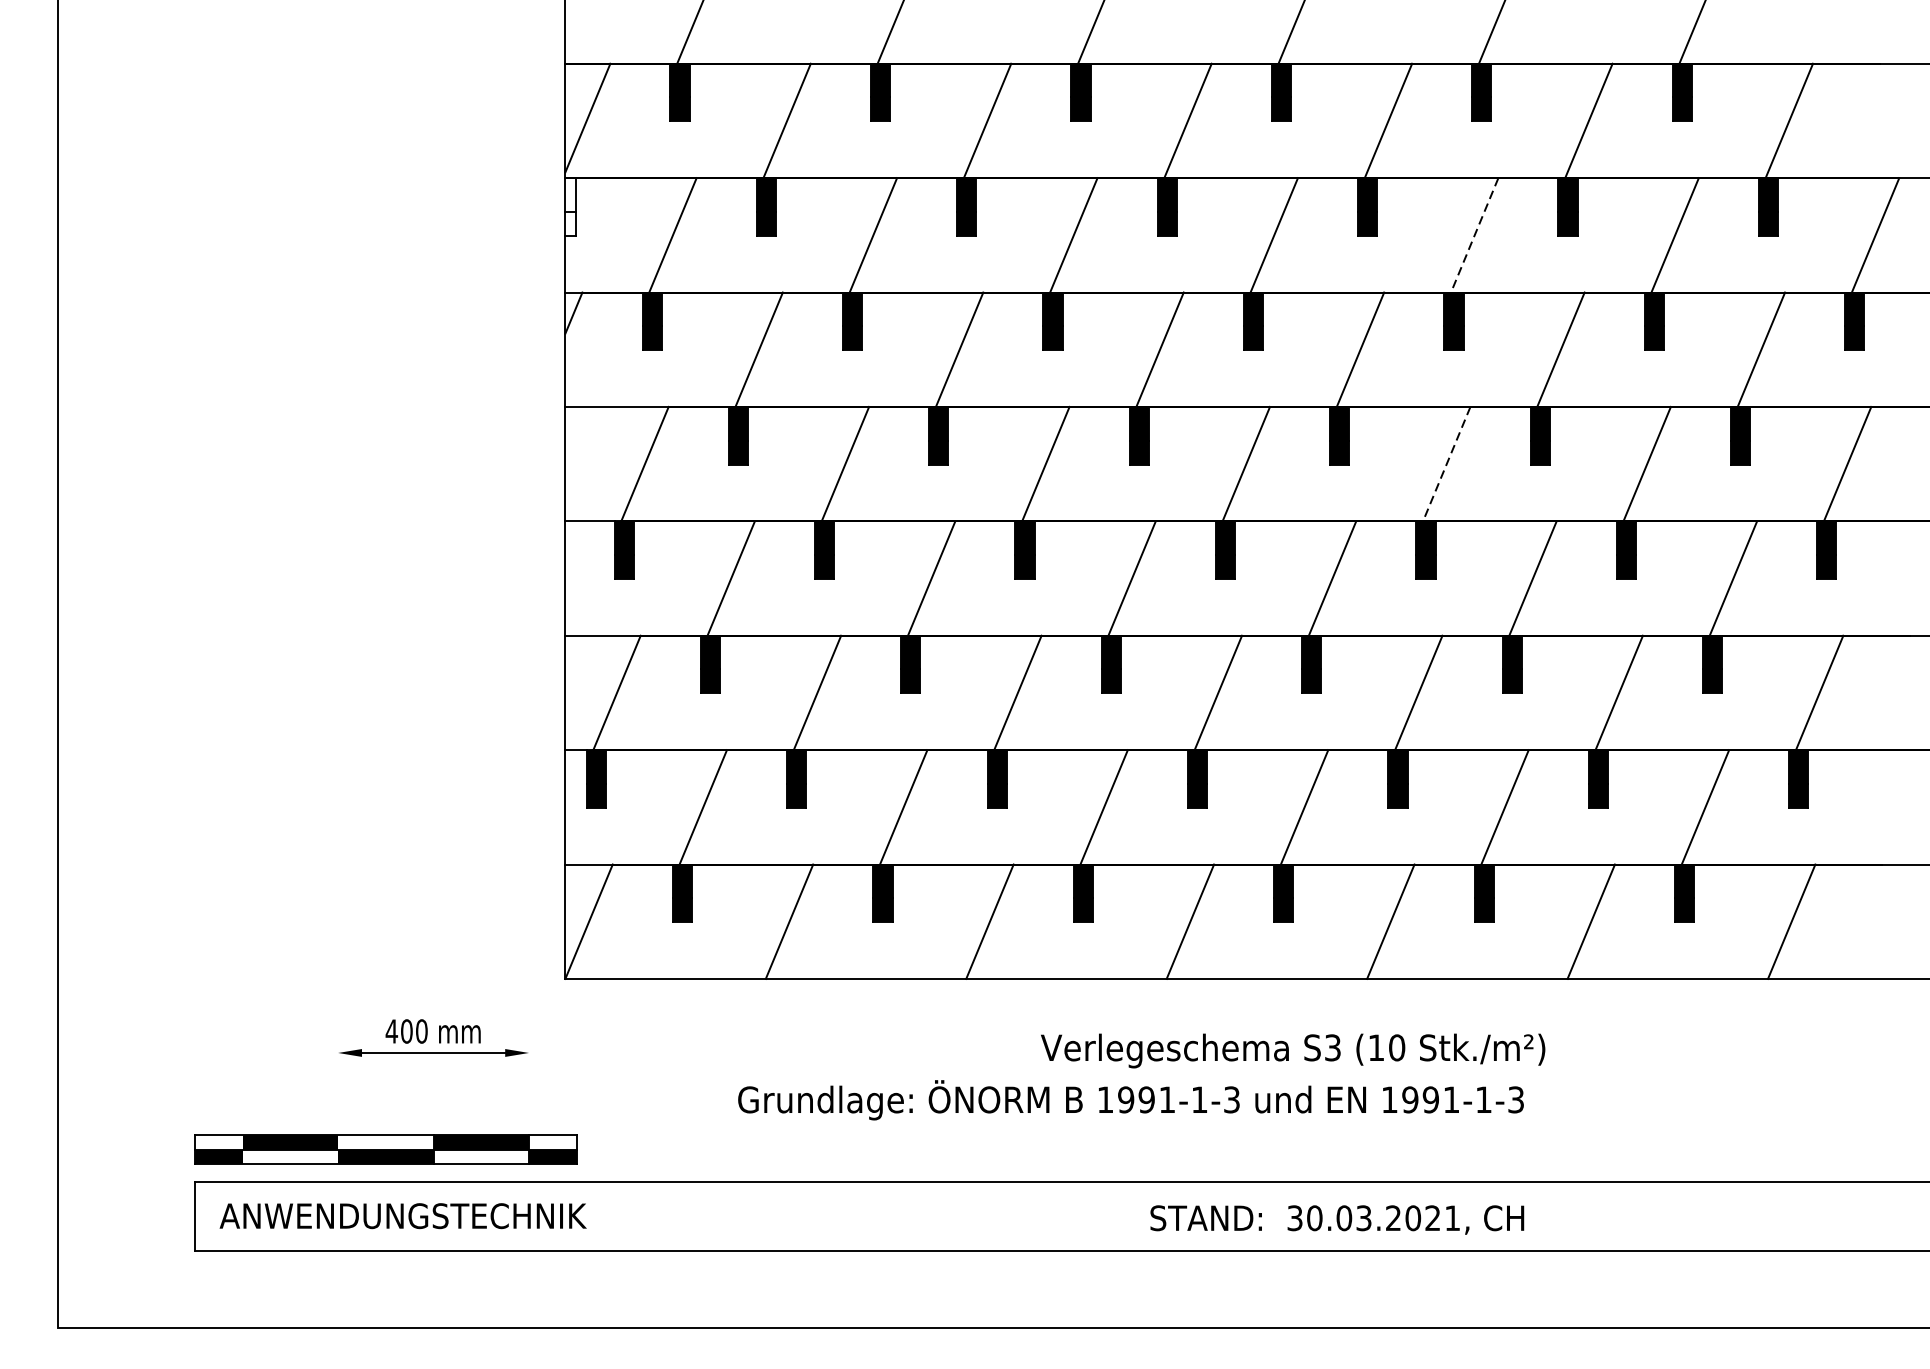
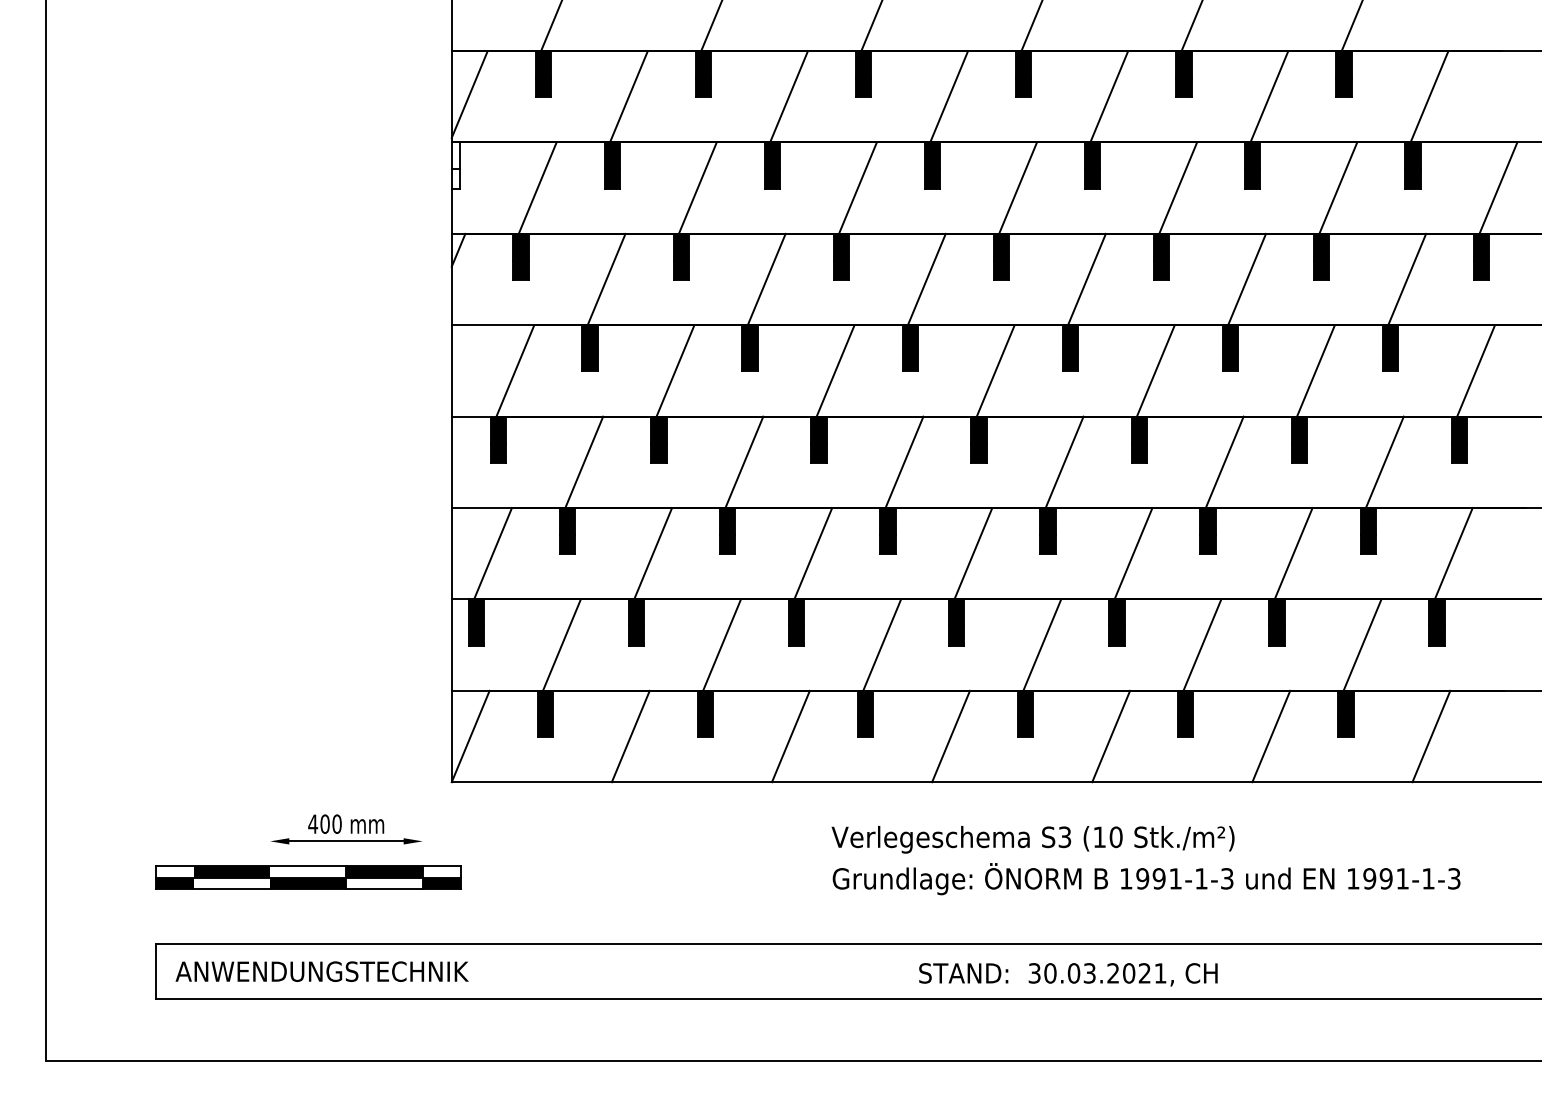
line: (1473, 235) -> (1177, 188), dashed -> solid
line: (1446, 464) -> (1155, 371), dashed -> solid
text: (1130, 1100) -> (1146, 879), moved
part: (386, 1149) -> (308, 877), moved

